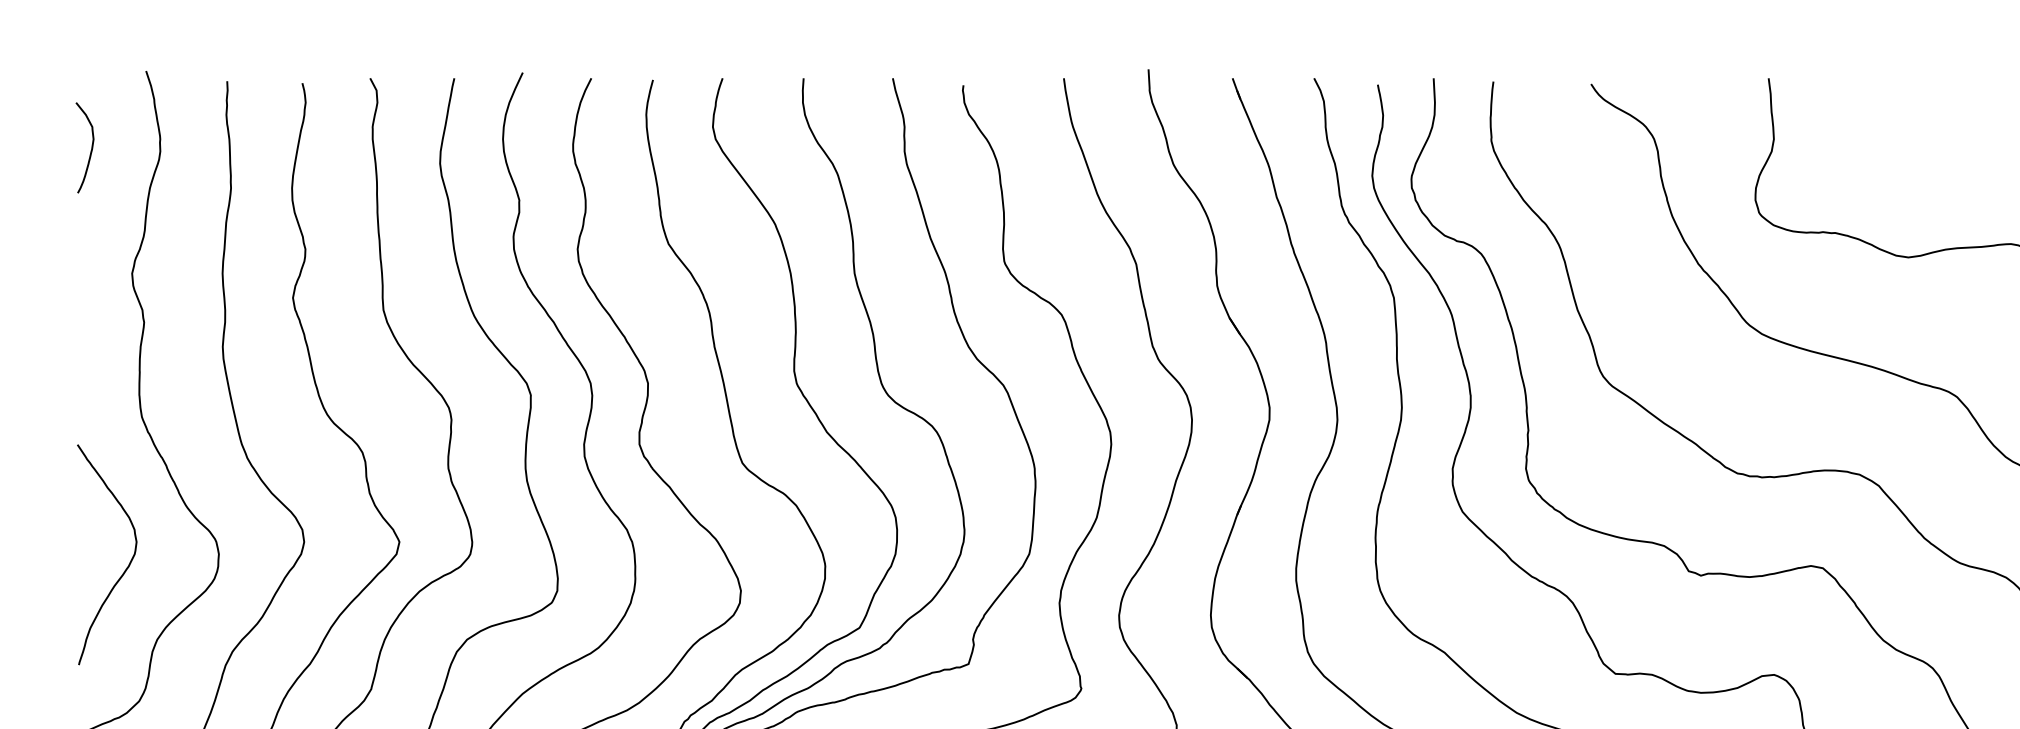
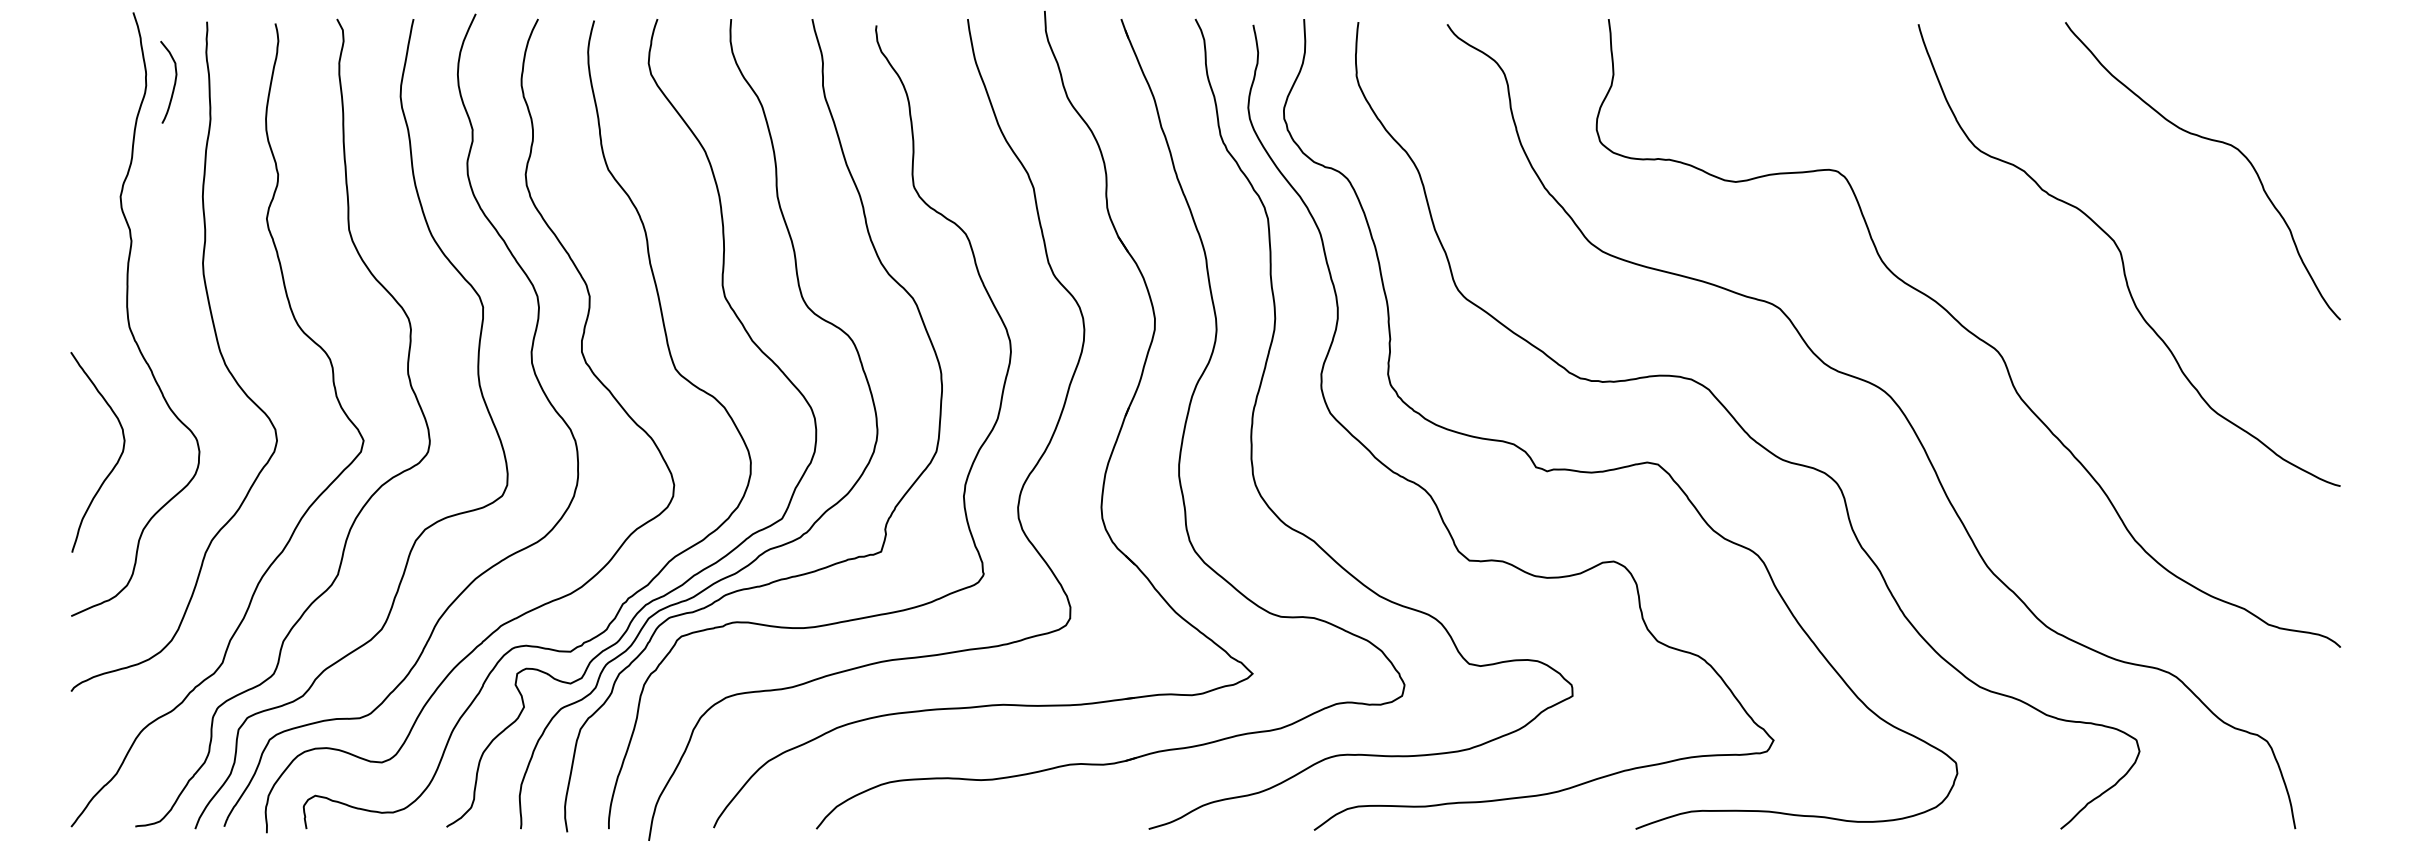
curve: (91, 146) -> (174, 81), moved

